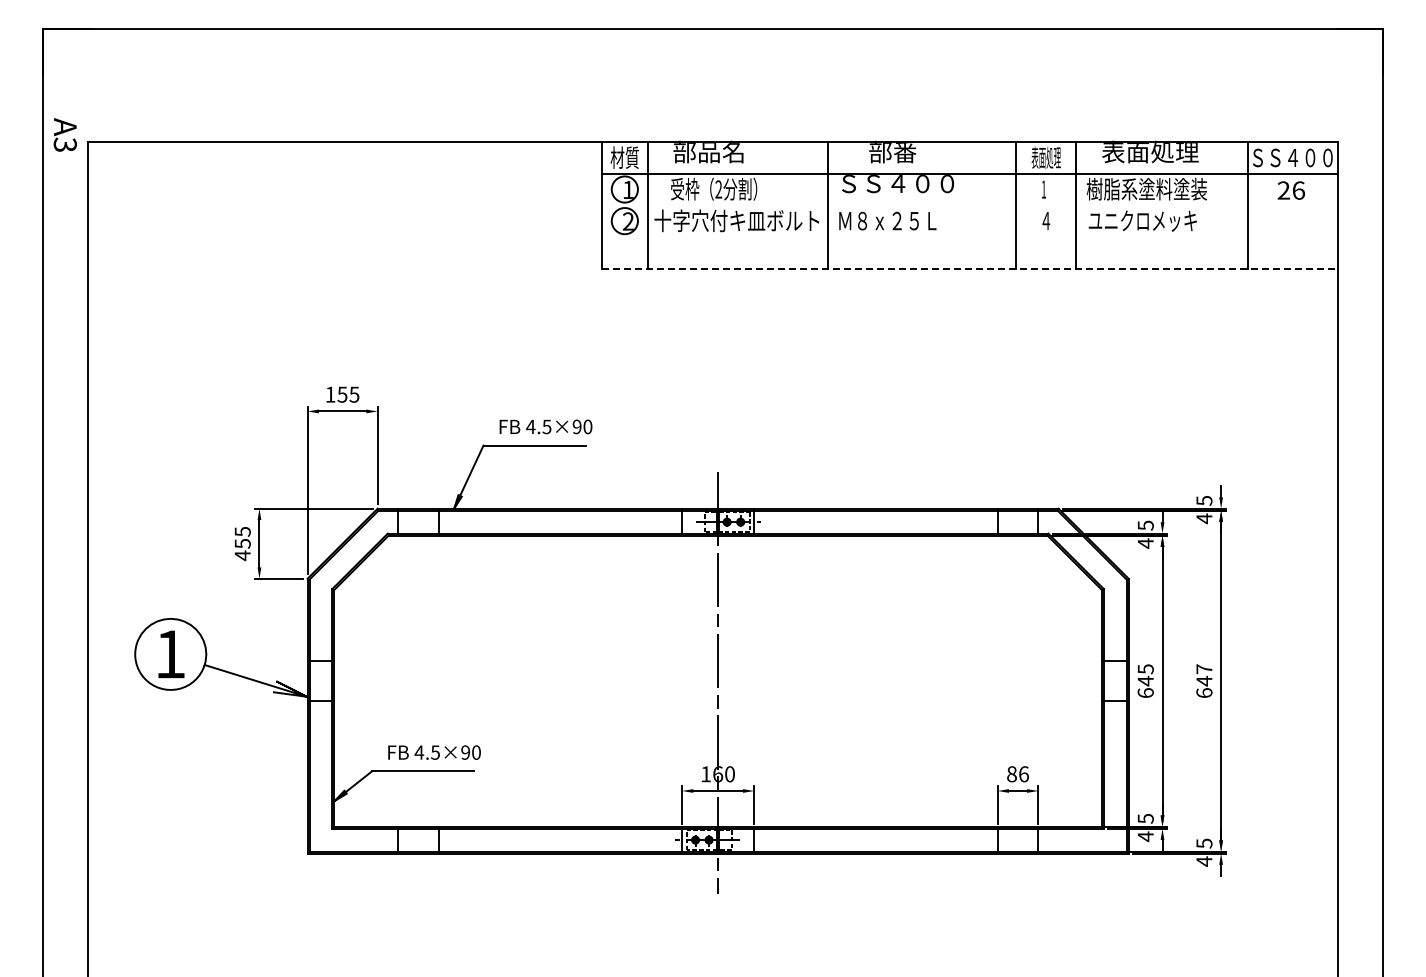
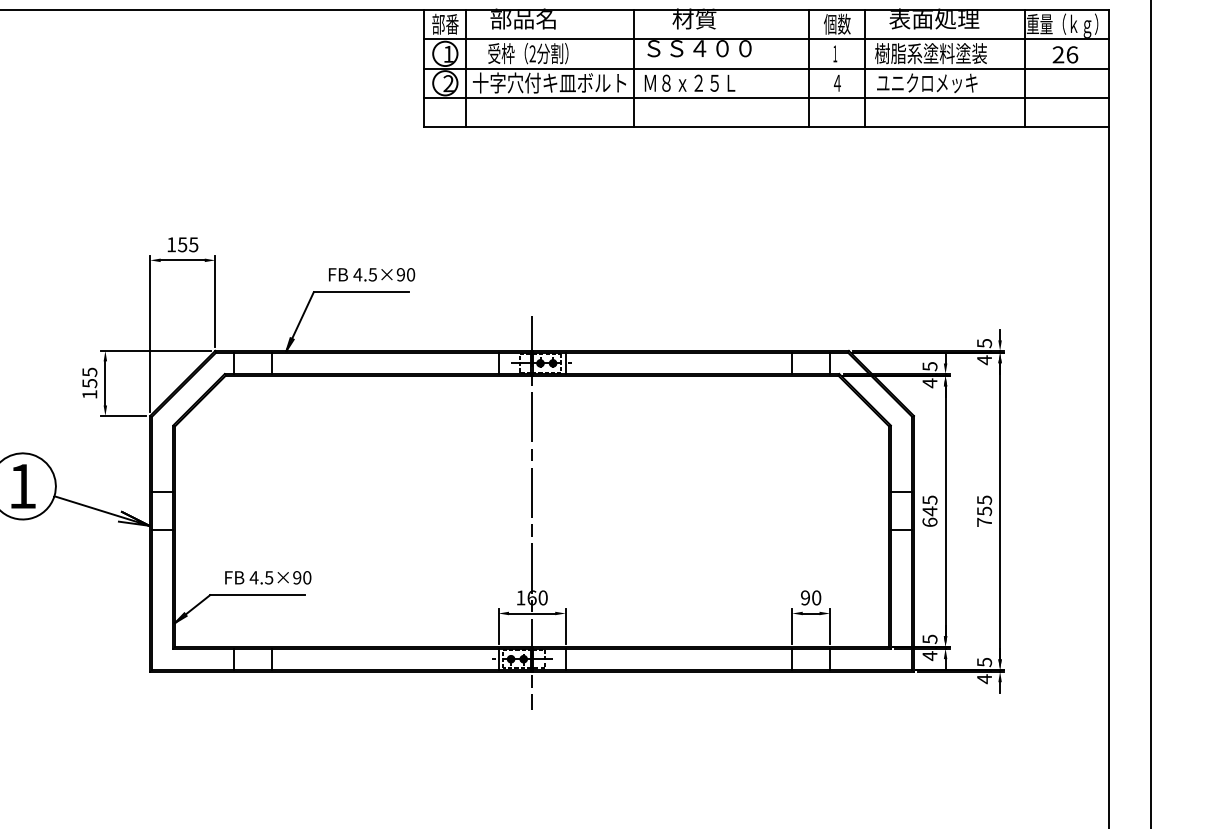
text: (892, 151) -> (694, 18), 部番 -> 材質
text: (624, 157) -> (445, 24), 材質 -> 部番
text: (1045, 157) -> (836, 24), 表面処理 -> 個数
text: (1290, 159) -> (1064, 25), ＳＳ４００ -> 重量（ｋｇ）
line: (970, 205) -> (766, 68), added
line: (970, 236) -> (766, 97), added
line: (970, 268) -> (766, 127), dashed -> solid
text: (242, 555) -> (89, 394), 455 -> 155
text: (1204, 680) -> (984, 510), 647 -> 755
text: (1017, 774) -> (810, 598), 86 -> 90

